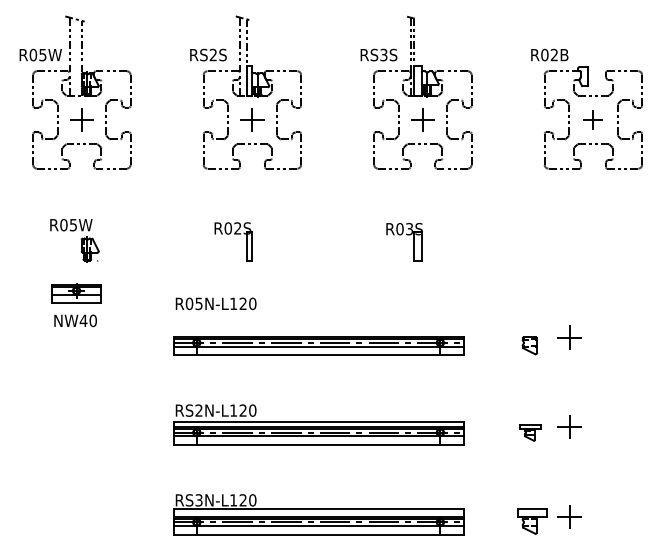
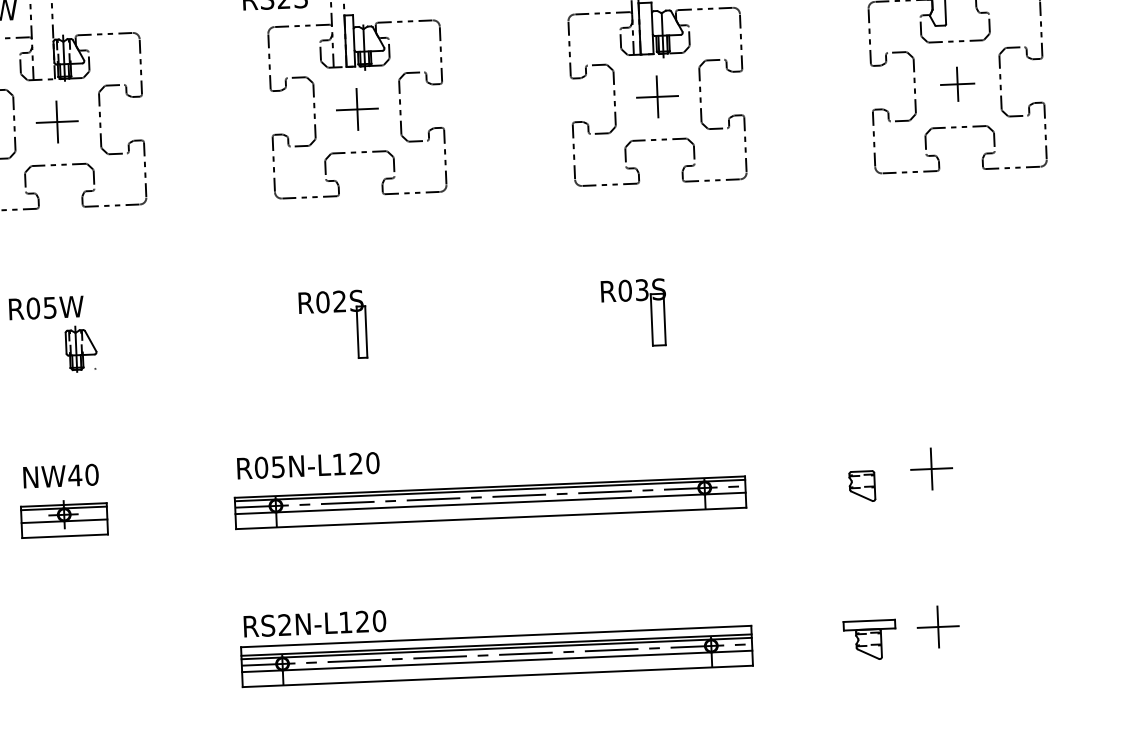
part: (76, 293) -> (64, 519), moved
text: (215, 303) -> (307, 465), moved
part: (530, 432) -> (869, 639), size x1.43

